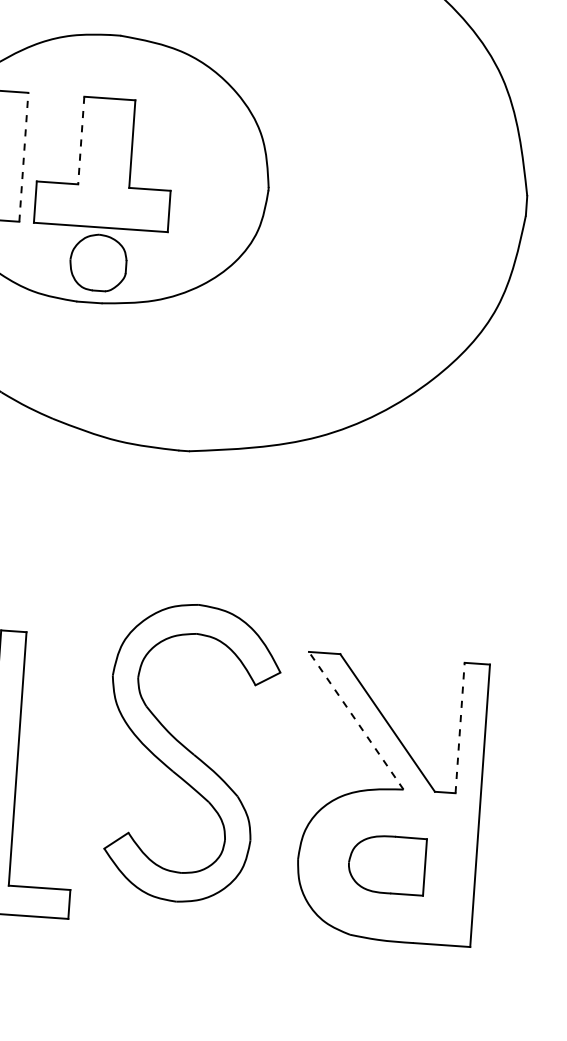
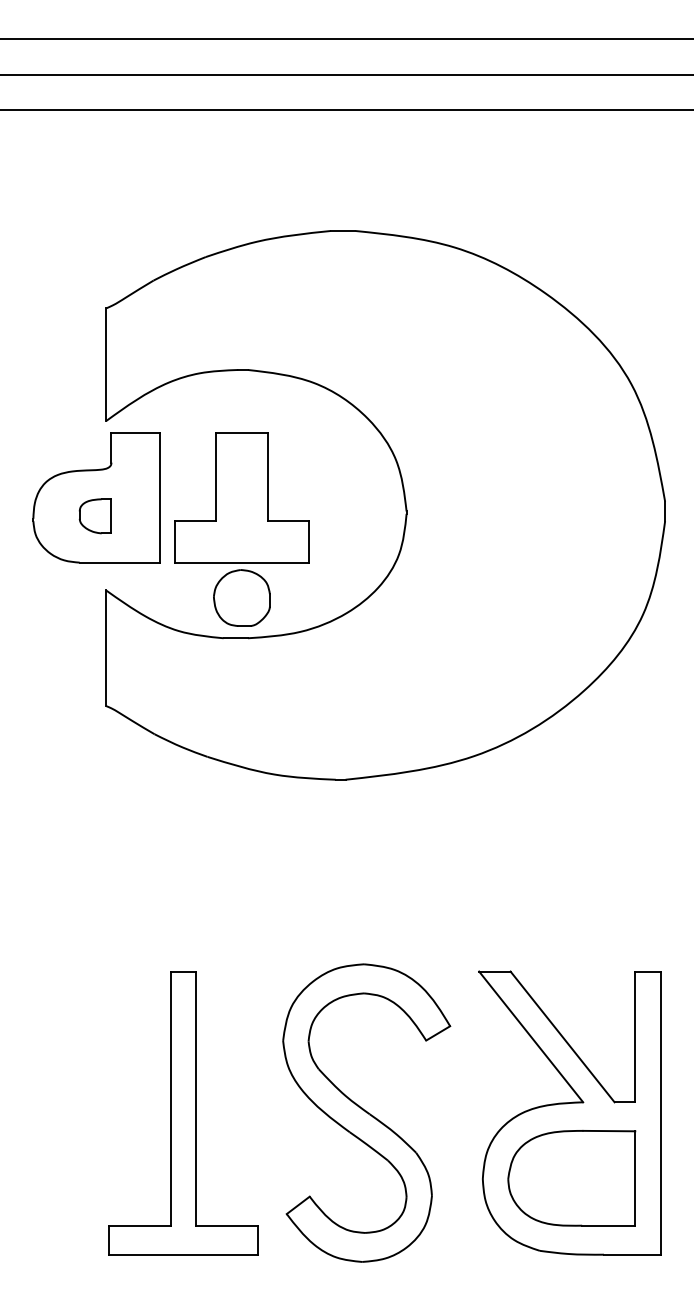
line: (81, 140) -> (216, 477), dashed -> solid
line: (24, 157) -> (160, 498), dashed -> solid
line: (356, 720) -> (531, 1036), dashed -> solid
line: (460, 727) -> (635, 1036), dashed -> solid
part: (190, 752) -> (366, 1112), moved
part: (386, 864) -> (571, 1178), size x1.67

